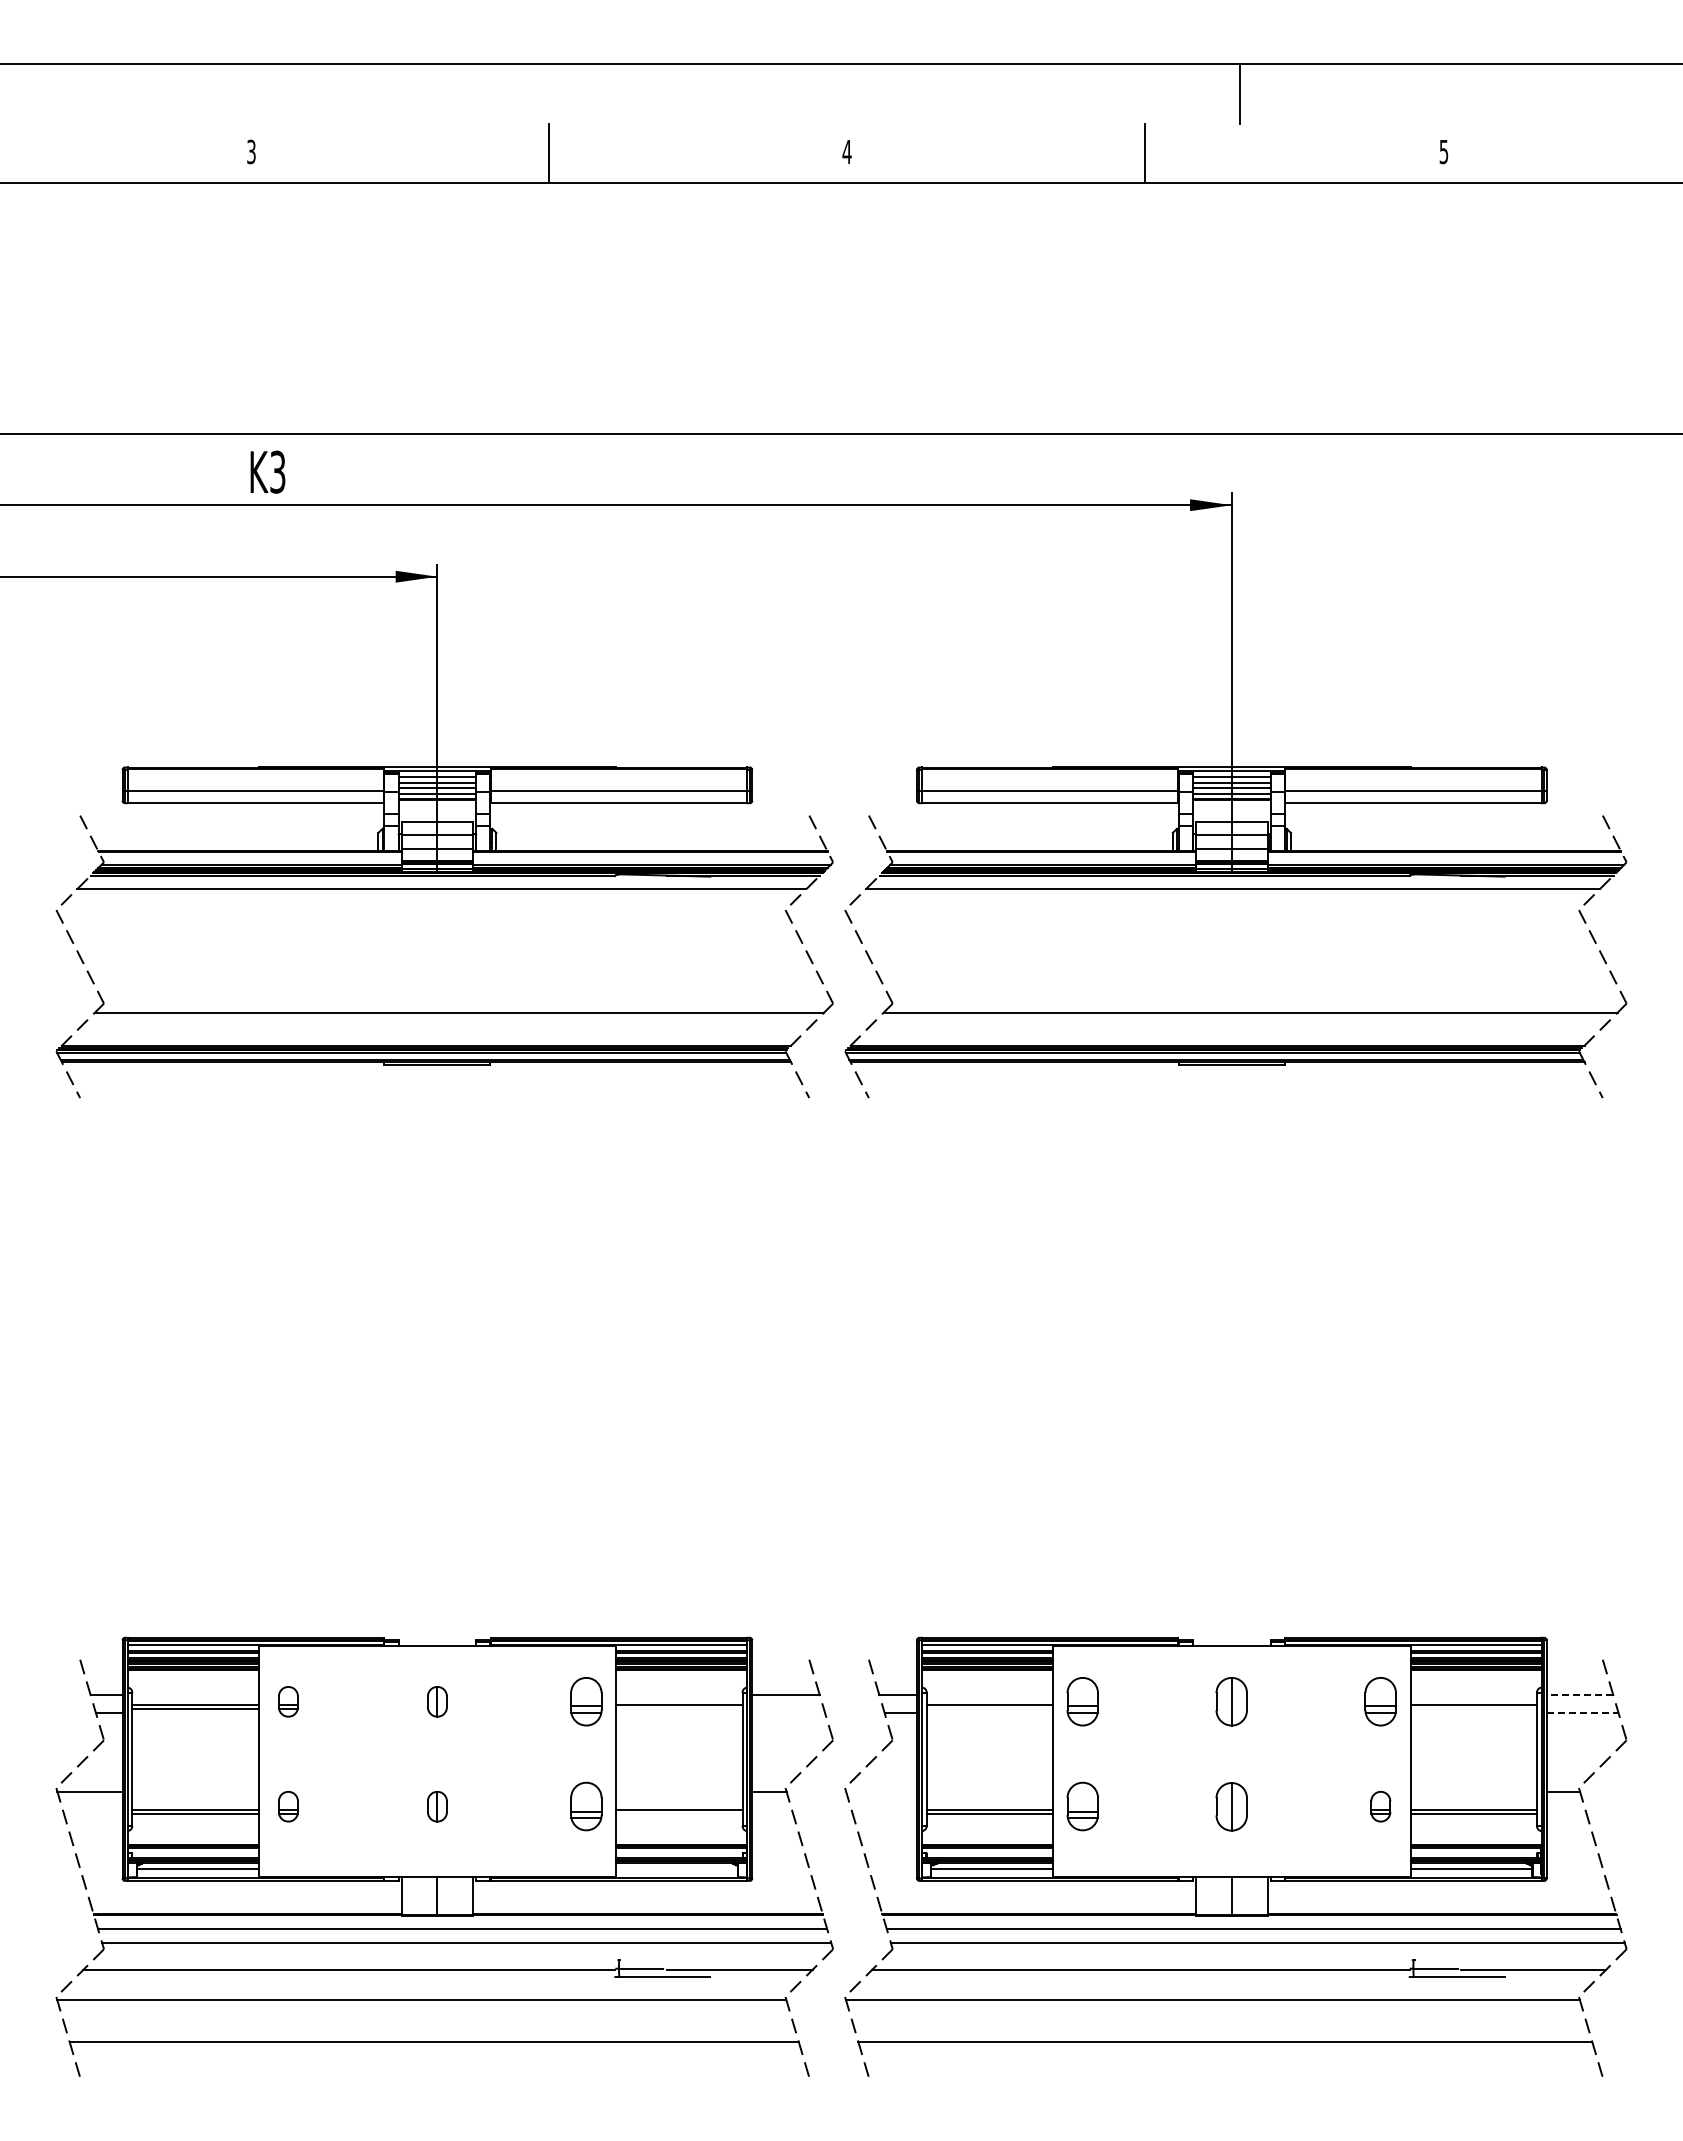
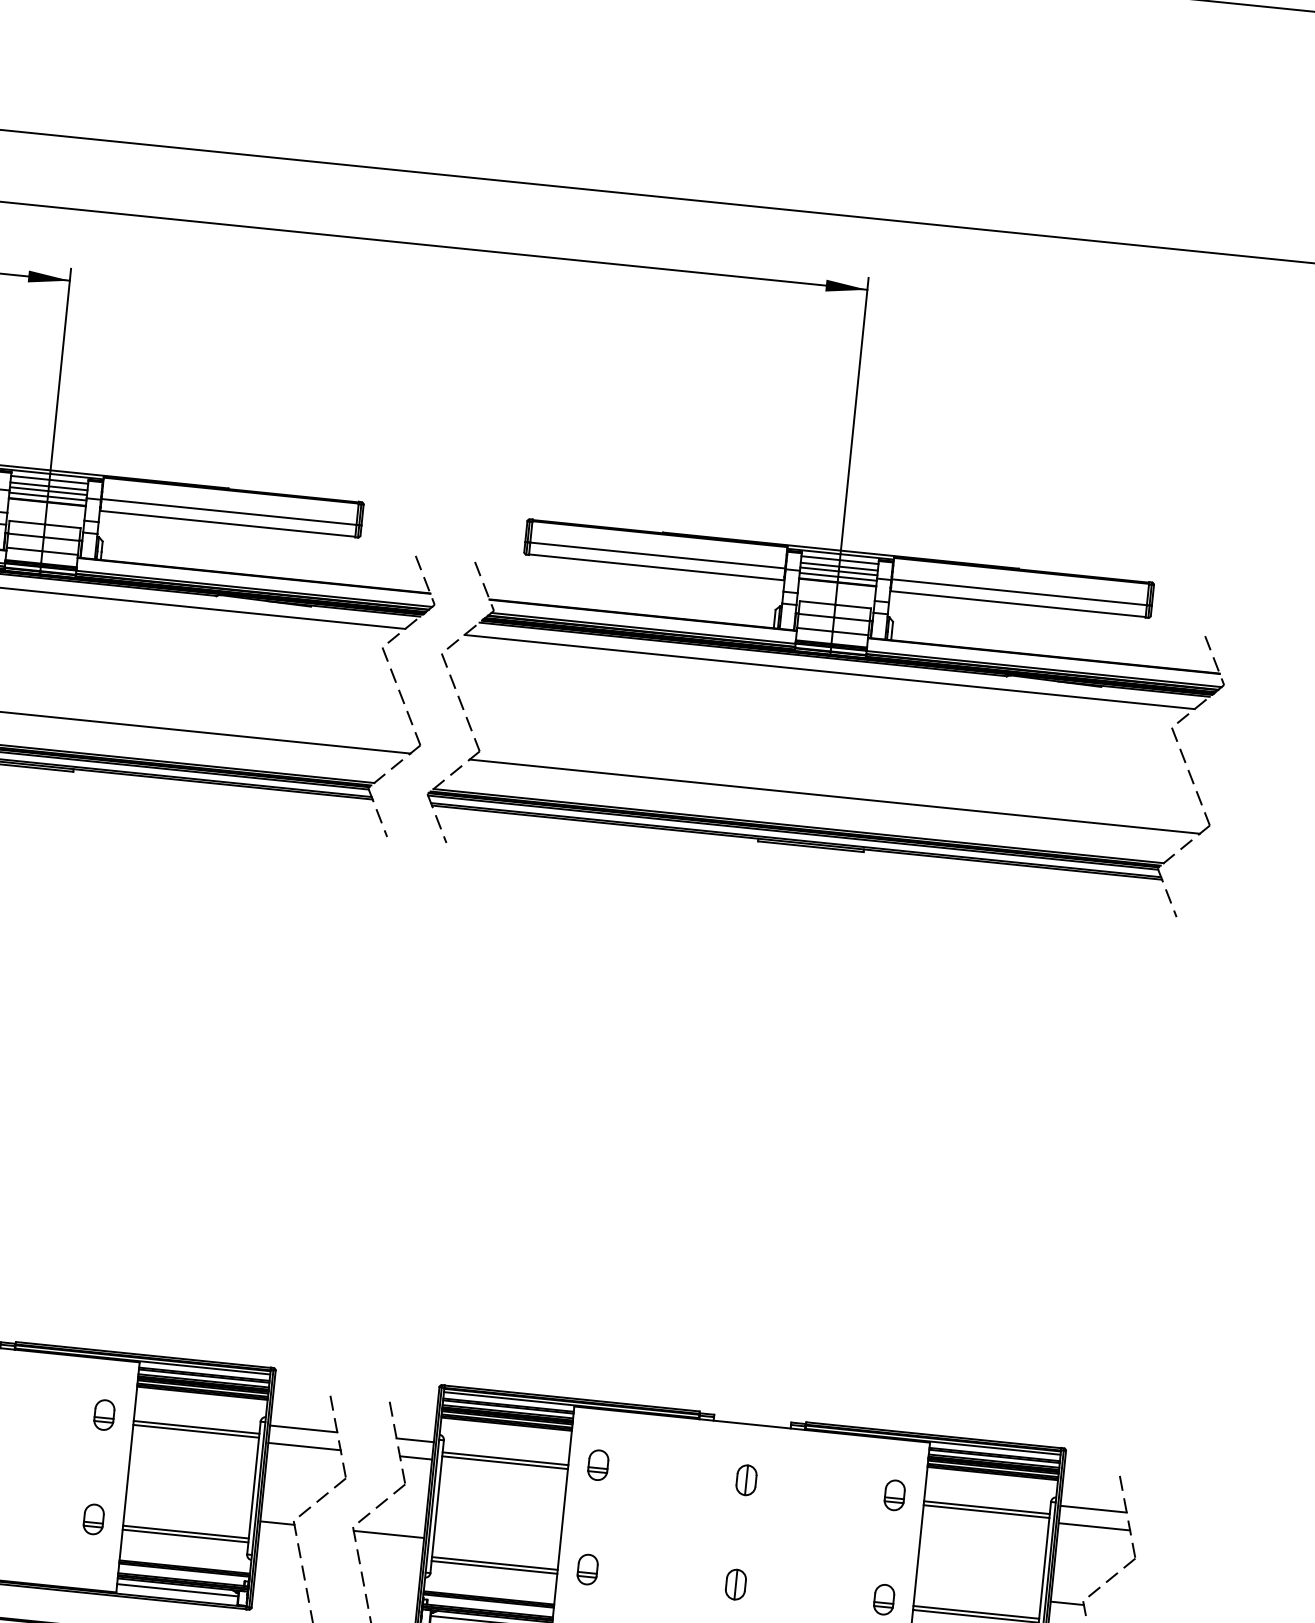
line: (1579, 1695) -> (1093, 1509), dashed -> solid
part: (586, 1701) -> (104, 1414), size x0.62
part: (1082, 1701) -> (597, 1464), size x0.62
part: (1231, 1701) -> (746, 1479), size x0.62
part: (1380, 1701) -> (894, 1495), size x0.62
line: (679, 1708) -> (196, 1431), added
line: (989, 1708) -> (504, 1462), added
line: (1473, 1708) -> (986, 1511), added
line: (788, 1712) -> (304, 1446), added
line: (1582, 1712) -> (1094, 1526), dashed -> solid
line: (881, 1791) -> (388, 1534), added
part: (586, 1806) -> (93, 1519), size x0.62
part: (1082, 1806) -> (587, 1569), size x0.62
part: (1231, 1806) -> (735, 1584), size x0.62
line: (679, 1813) -> (185, 1535), added
line: (676, 1868) -> (177, 1590), added

